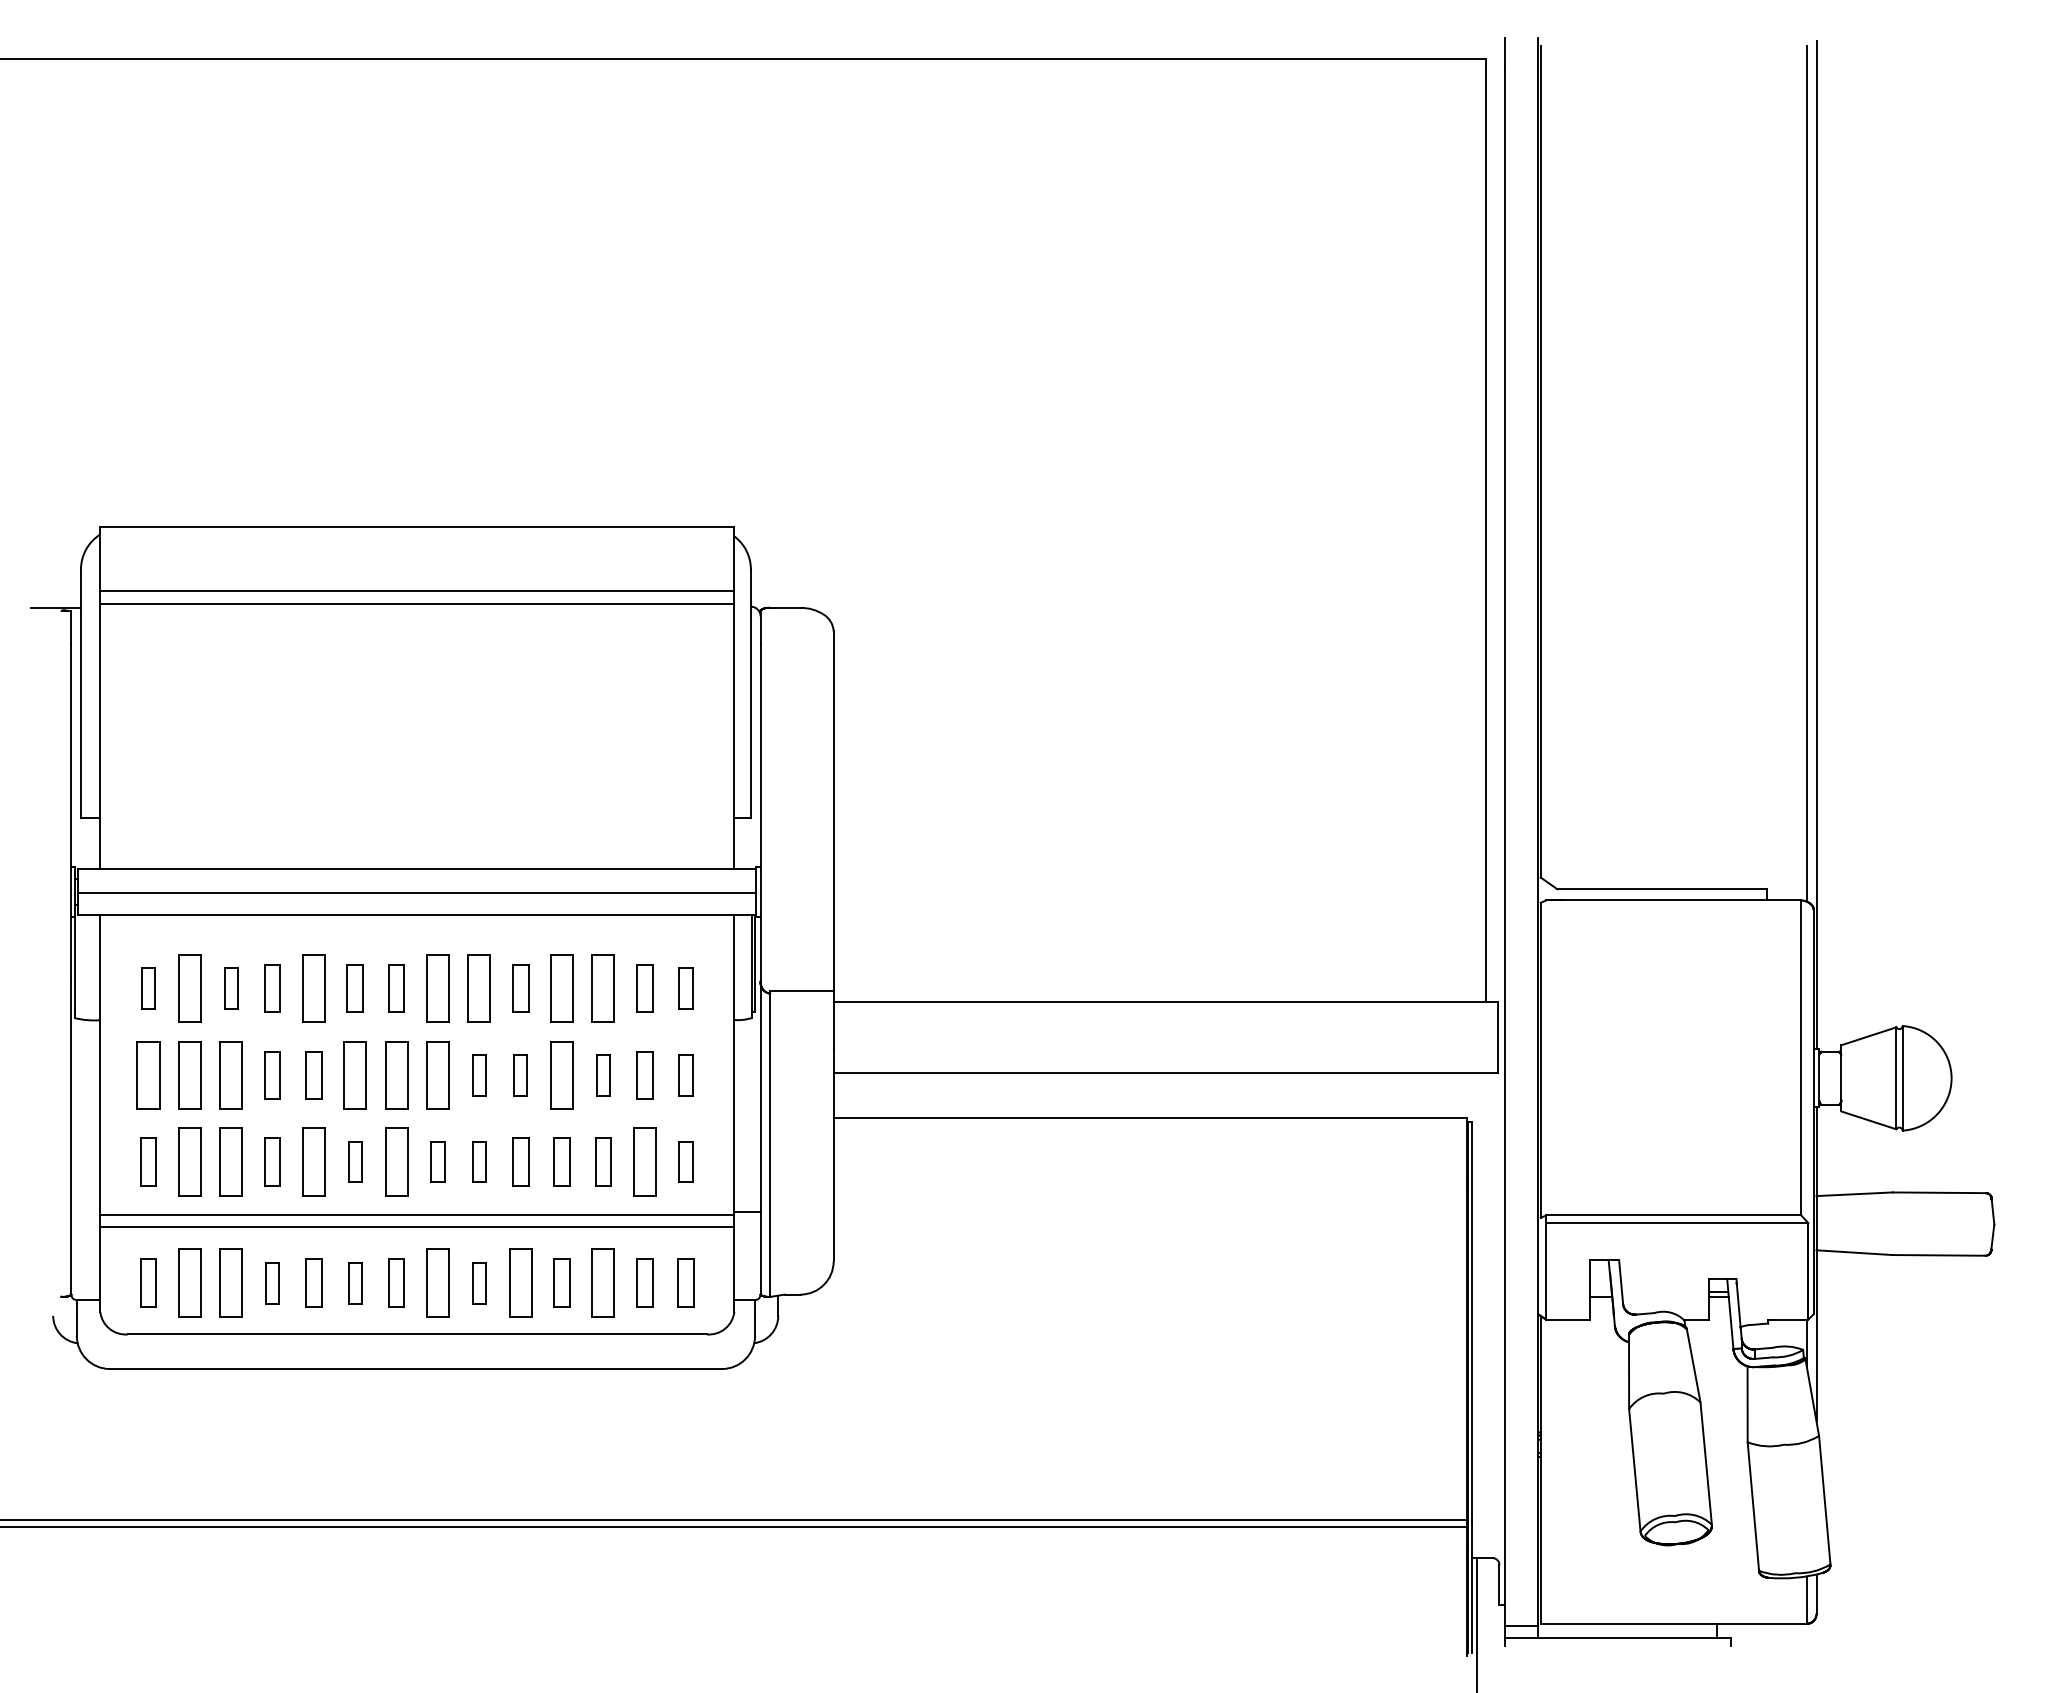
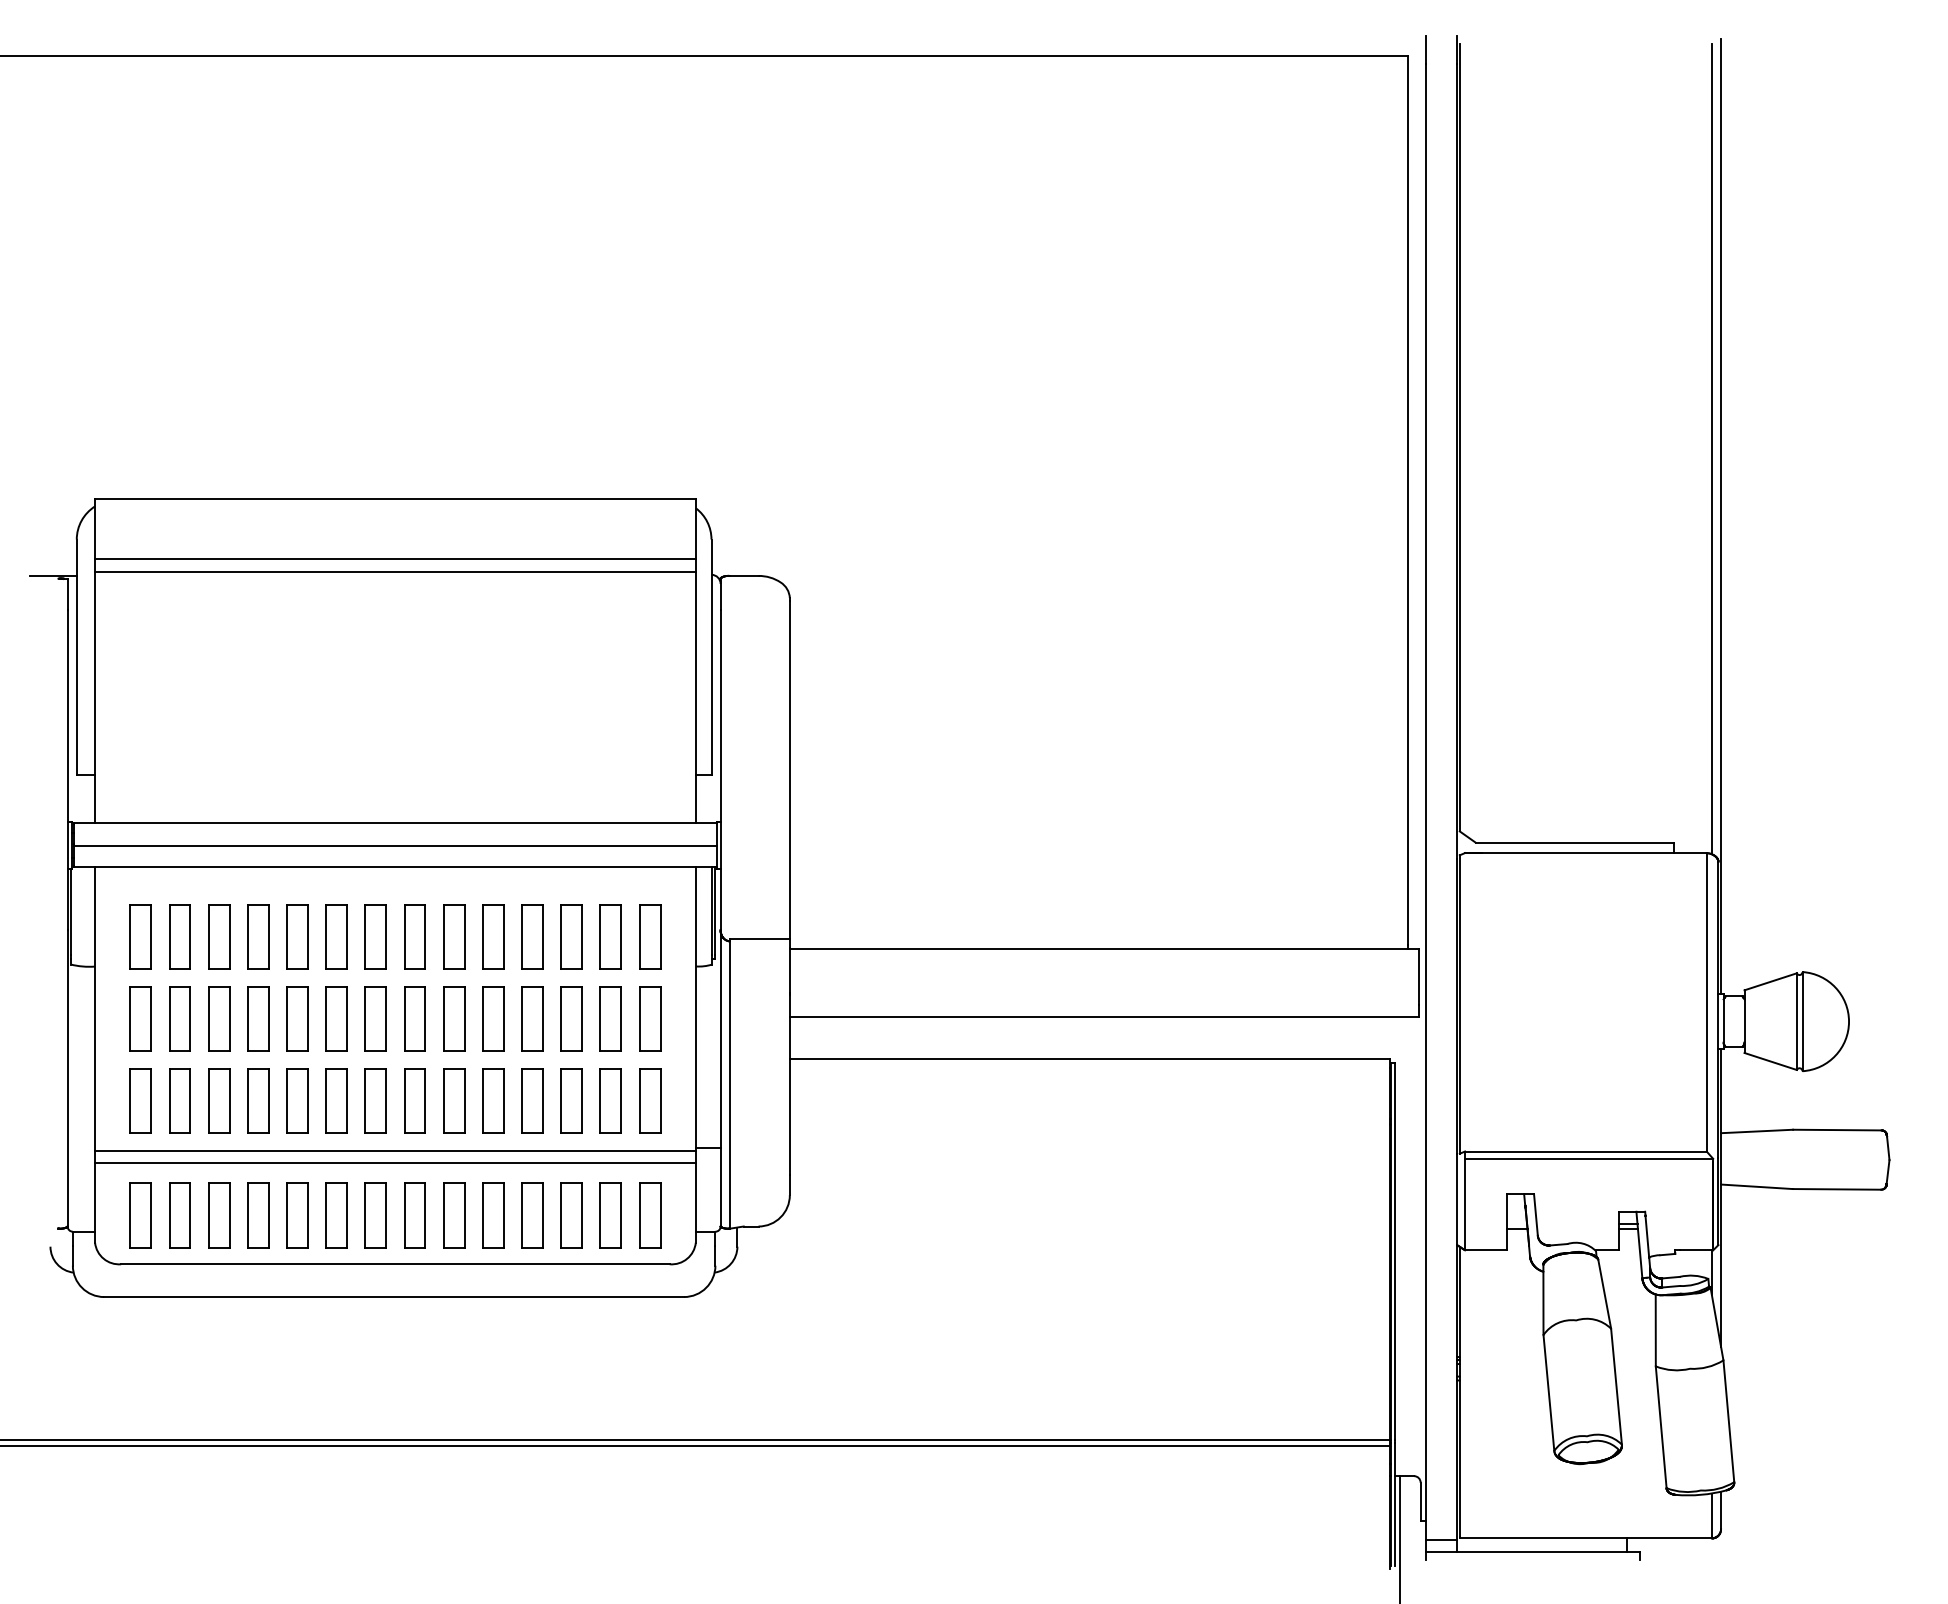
part: (148, 988) -> (140, 936), size x1.67
part: (230, 988) -> (218, 936), size x1.67
part: (272, 988) -> (258, 936), size x1.43
part: (354, 988) -> (335, 936), size x1.43
part: (396, 988) -> (375, 936), size x1.43
part: (520, 988) -> (493, 936), size x1.43
part: (644, 988) -> (610, 936), size x1.43
part: (685, 988) -> (649, 936), size x1.67
part: (272, 1075) -> (258, 1018), size x1.43
part: (313, 1075) -> (297, 1018), size x1.43
part: (478, 1075) -> (453, 1018), size x1.67
part: (520, 1075) -> (493, 1018), size x1.67
part: (602, 1075) -> (570, 1018), size x1.67
part: (644, 1075) -> (610, 1018), size x1.43
part: (685, 1075) -> (649, 1018), size x1.67
part: (148, 1161) -> (140, 1100), size x1.43
part: (272, 1161) -> (258, 1100), size x1.43
part: (354, 1161) -> (335, 1100), size x1.67
part: (437, 1161) -> (414, 1100), size x1.67
part: (478, 1161) -> (453, 1100), size x1.67
part: (520, 1161) -> (493, 1100), size x1.43
part: (561, 1161) -> (532, 1100), size x1.43
part: (602, 1161) -> (570, 1100), size x1.43
part: (685, 1161) -> (649, 1100), size x1.67
part: (148, 1282) -> (140, 1215), size x1.43
part: (272, 1282) -> (258, 1215), size x1.67
part: (313, 1282) -> (297, 1215), size x1.43
part: (354, 1282) -> (335, 1215), size x1.67
part: (396, 1282) -> (375, 1215), size x1.43
part: (478, 1282) -> (453, 1215), size x1.67
part: (561, 1282) -> (532, 1215), size x1.43
part: (644, 1282) -> (610, 1215), size x1.43
part: (685, 1282) -> (649, 1215), size x1.43

